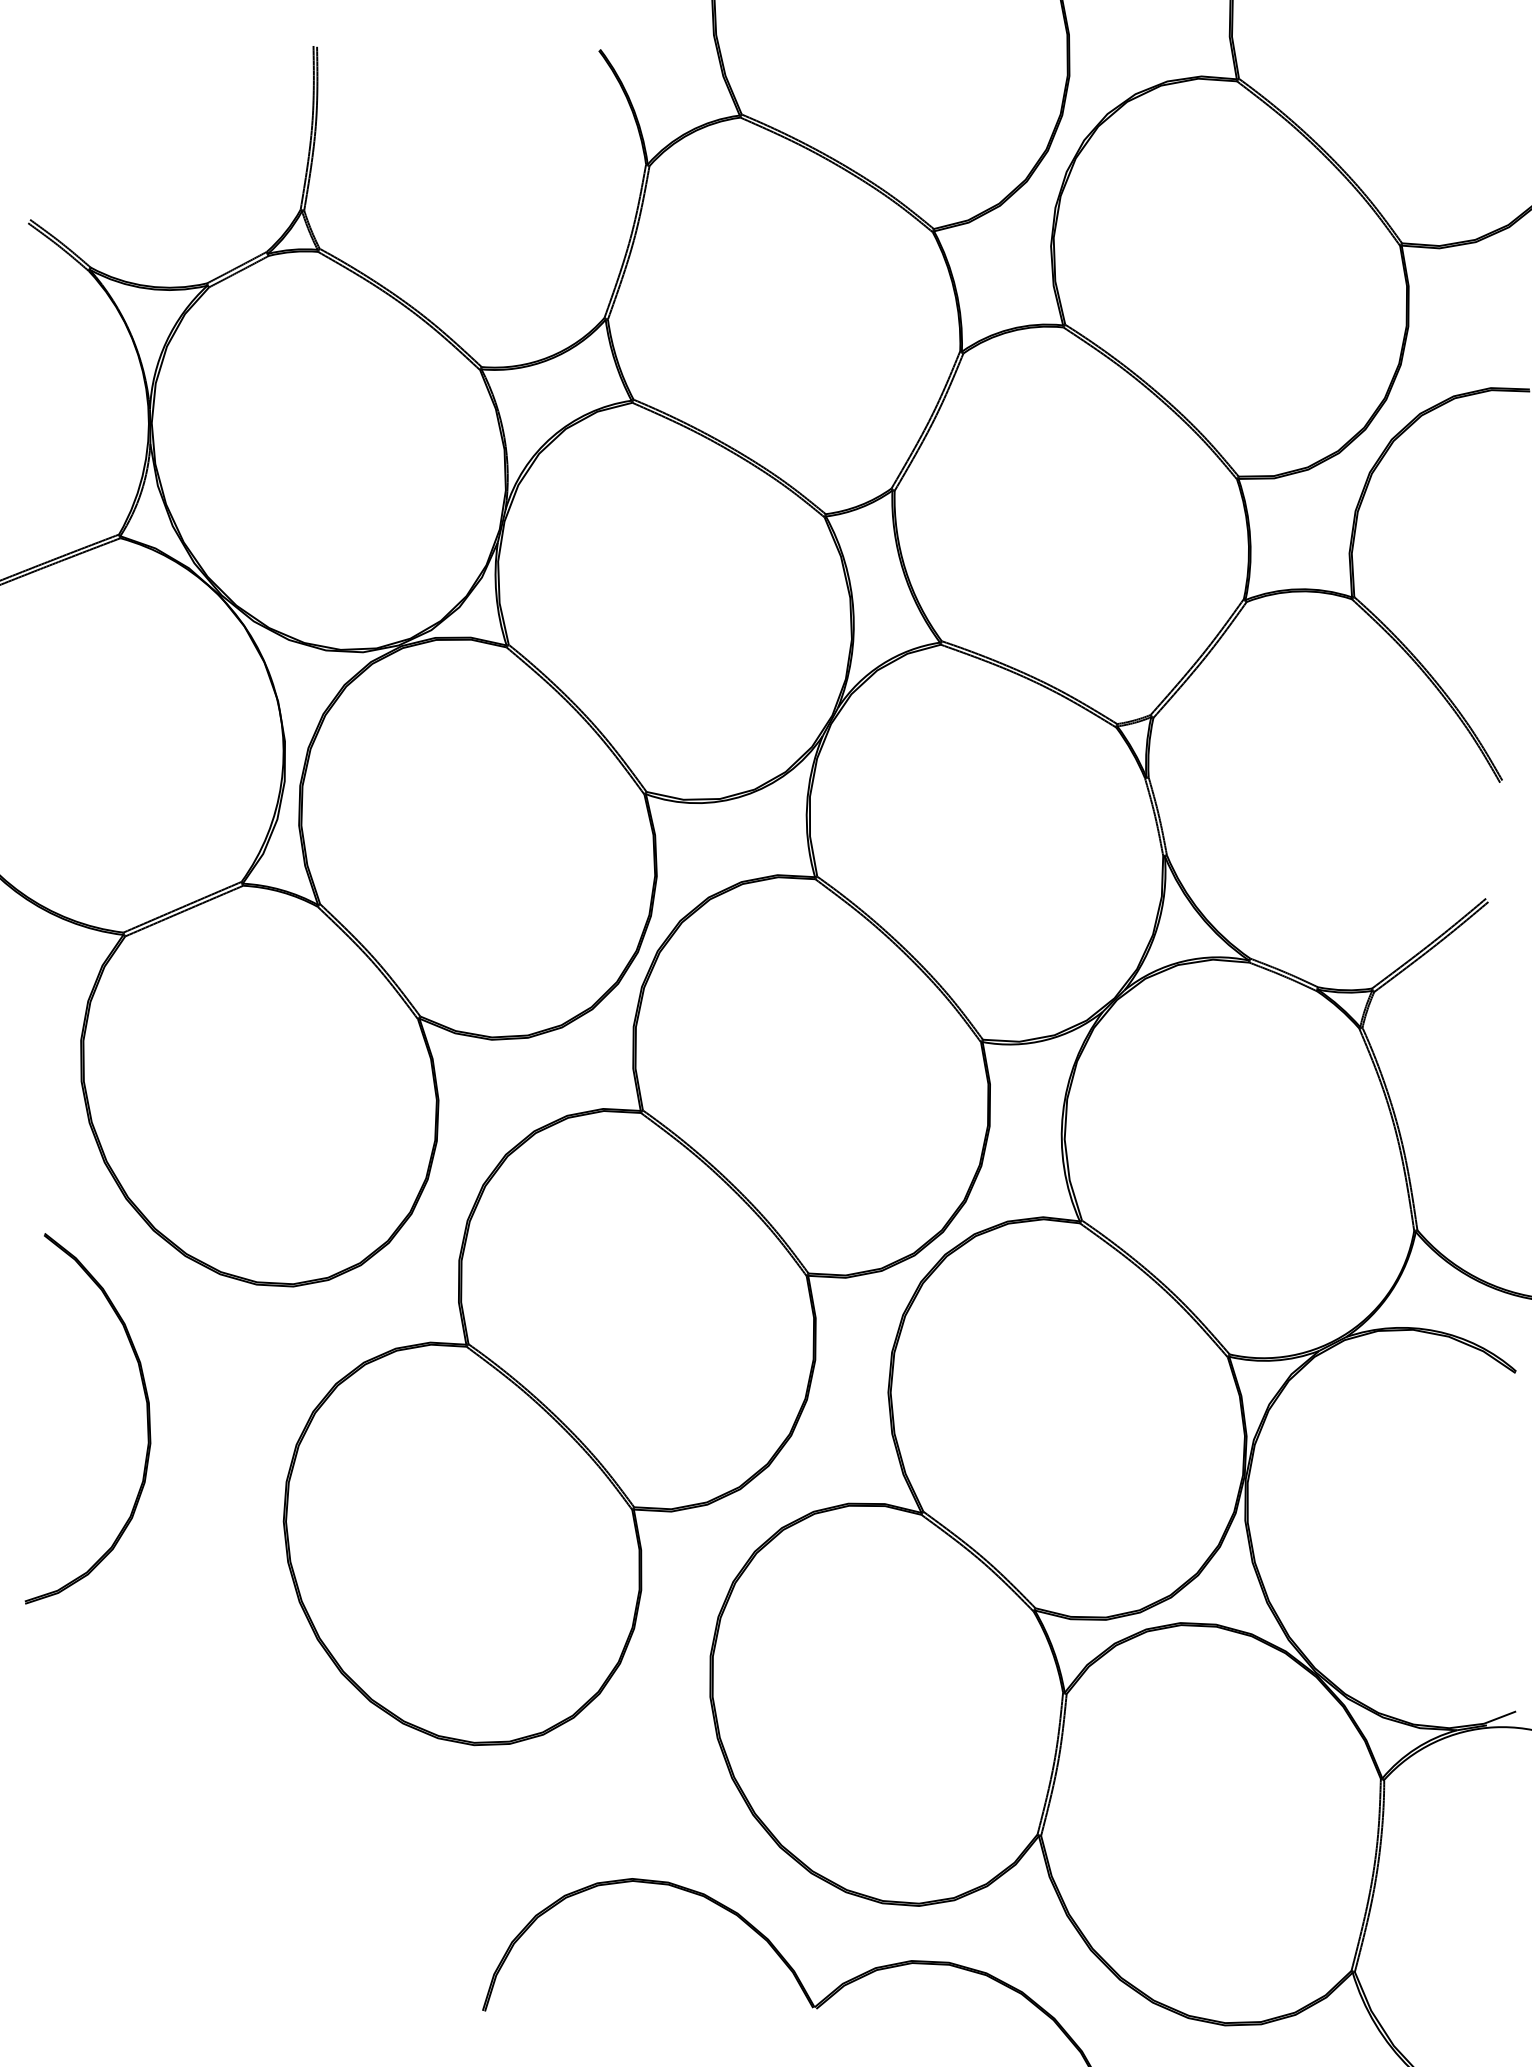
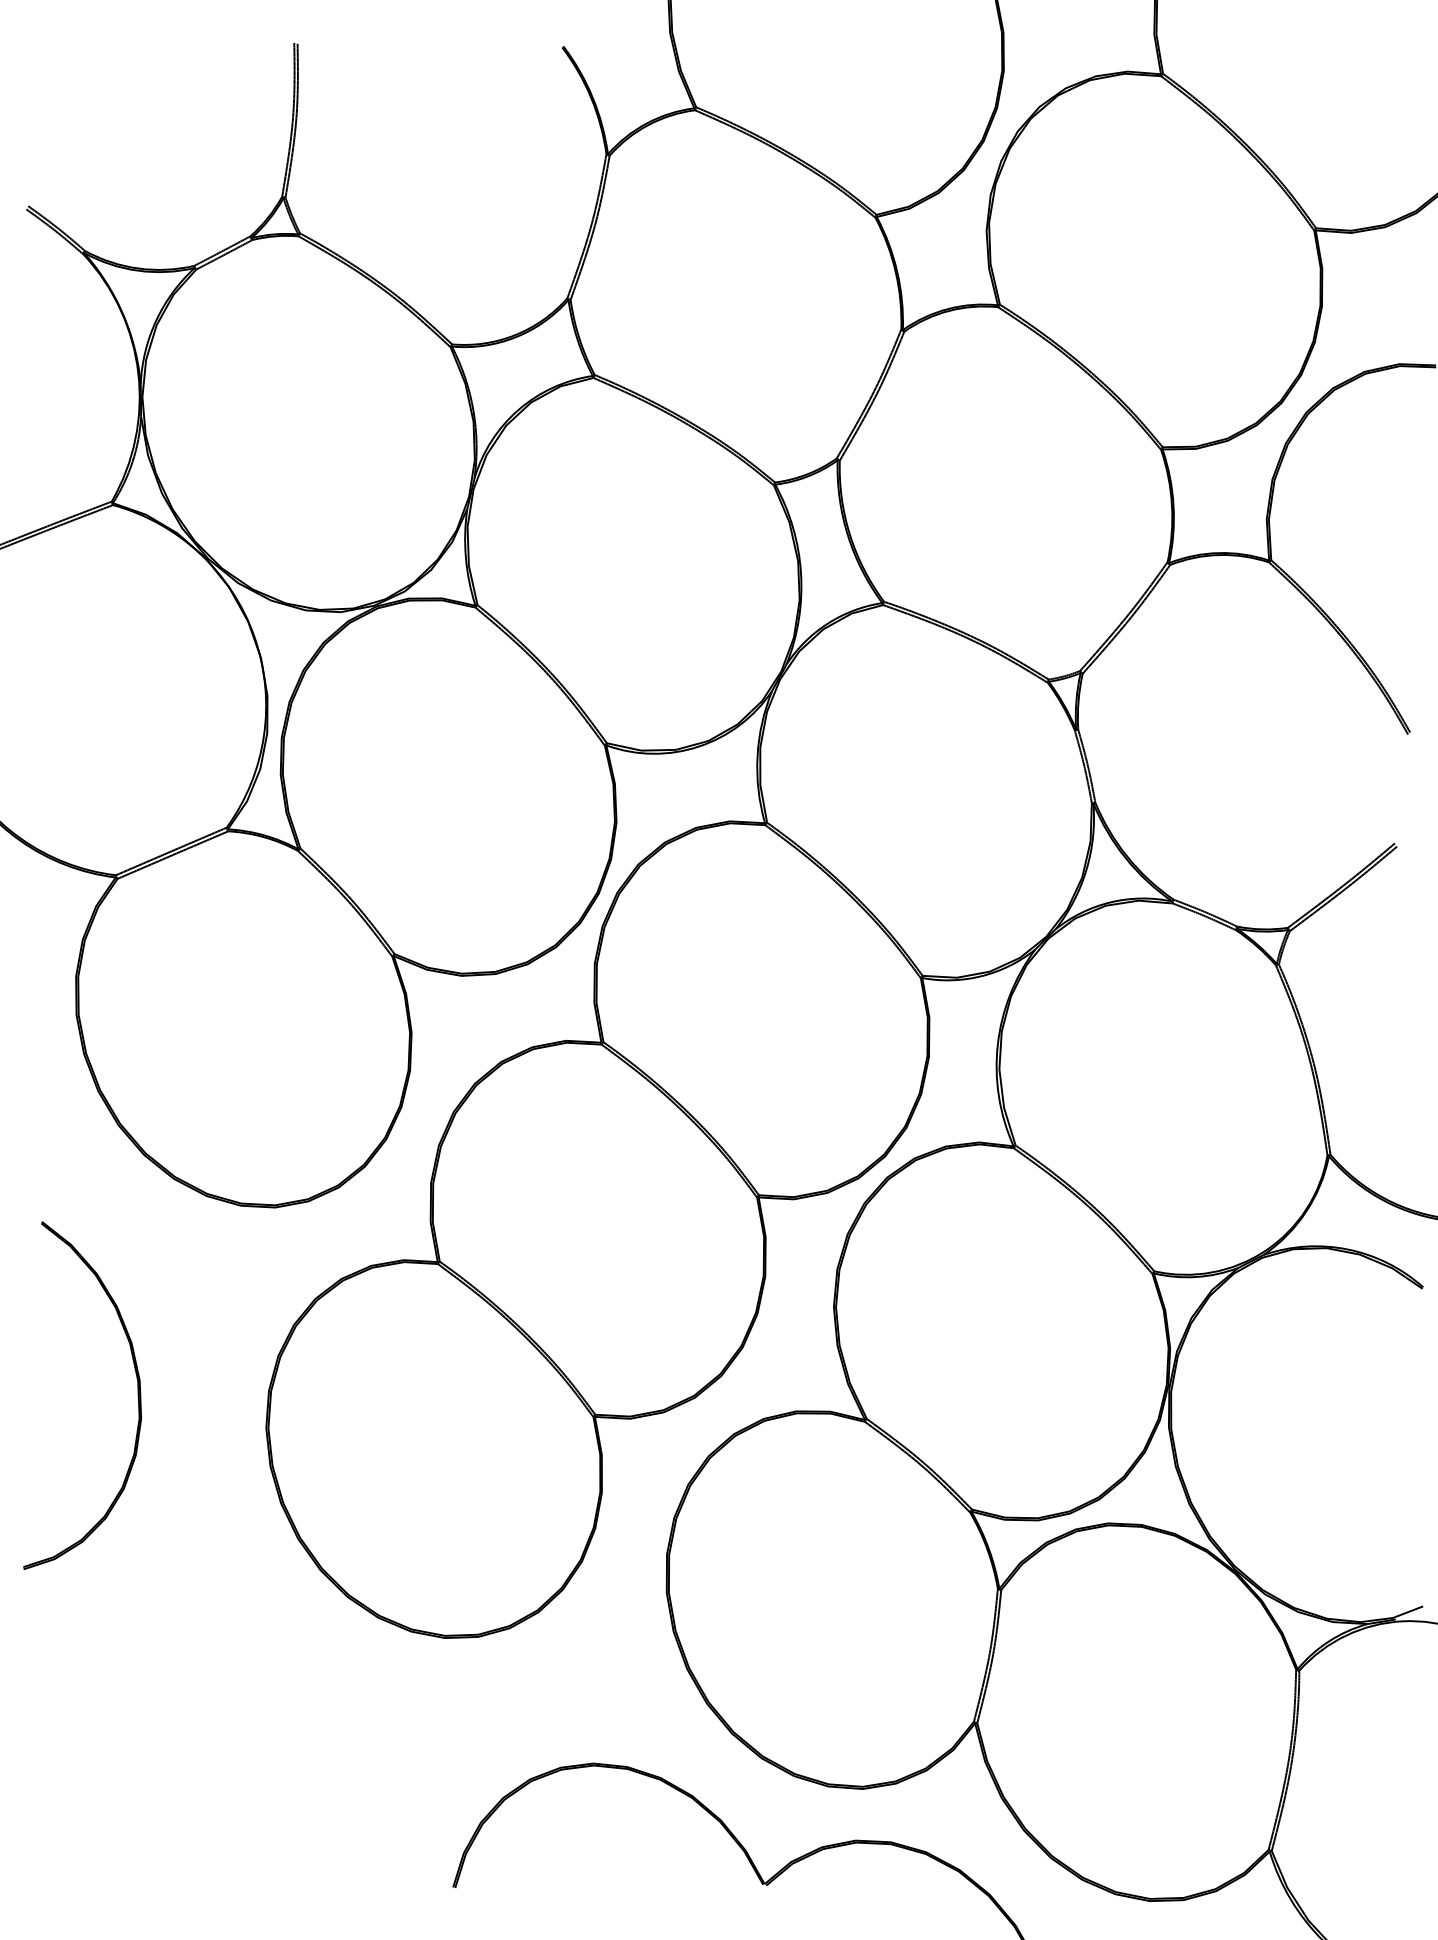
part: (146, 1418) -> (137, 1395), moved

